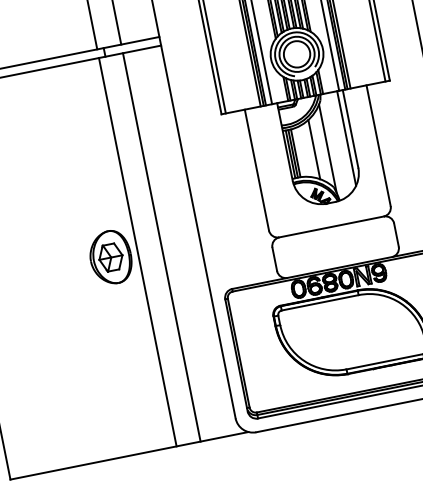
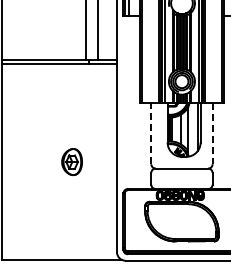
line: (378, 147) -> (212, 134), solid -> dashed
line: (257, 169) -> (151, 133), solid -> dashed
line: (161, 246) -> (97, 161), removed
line: (137, 251) -> (85, 161), removed

